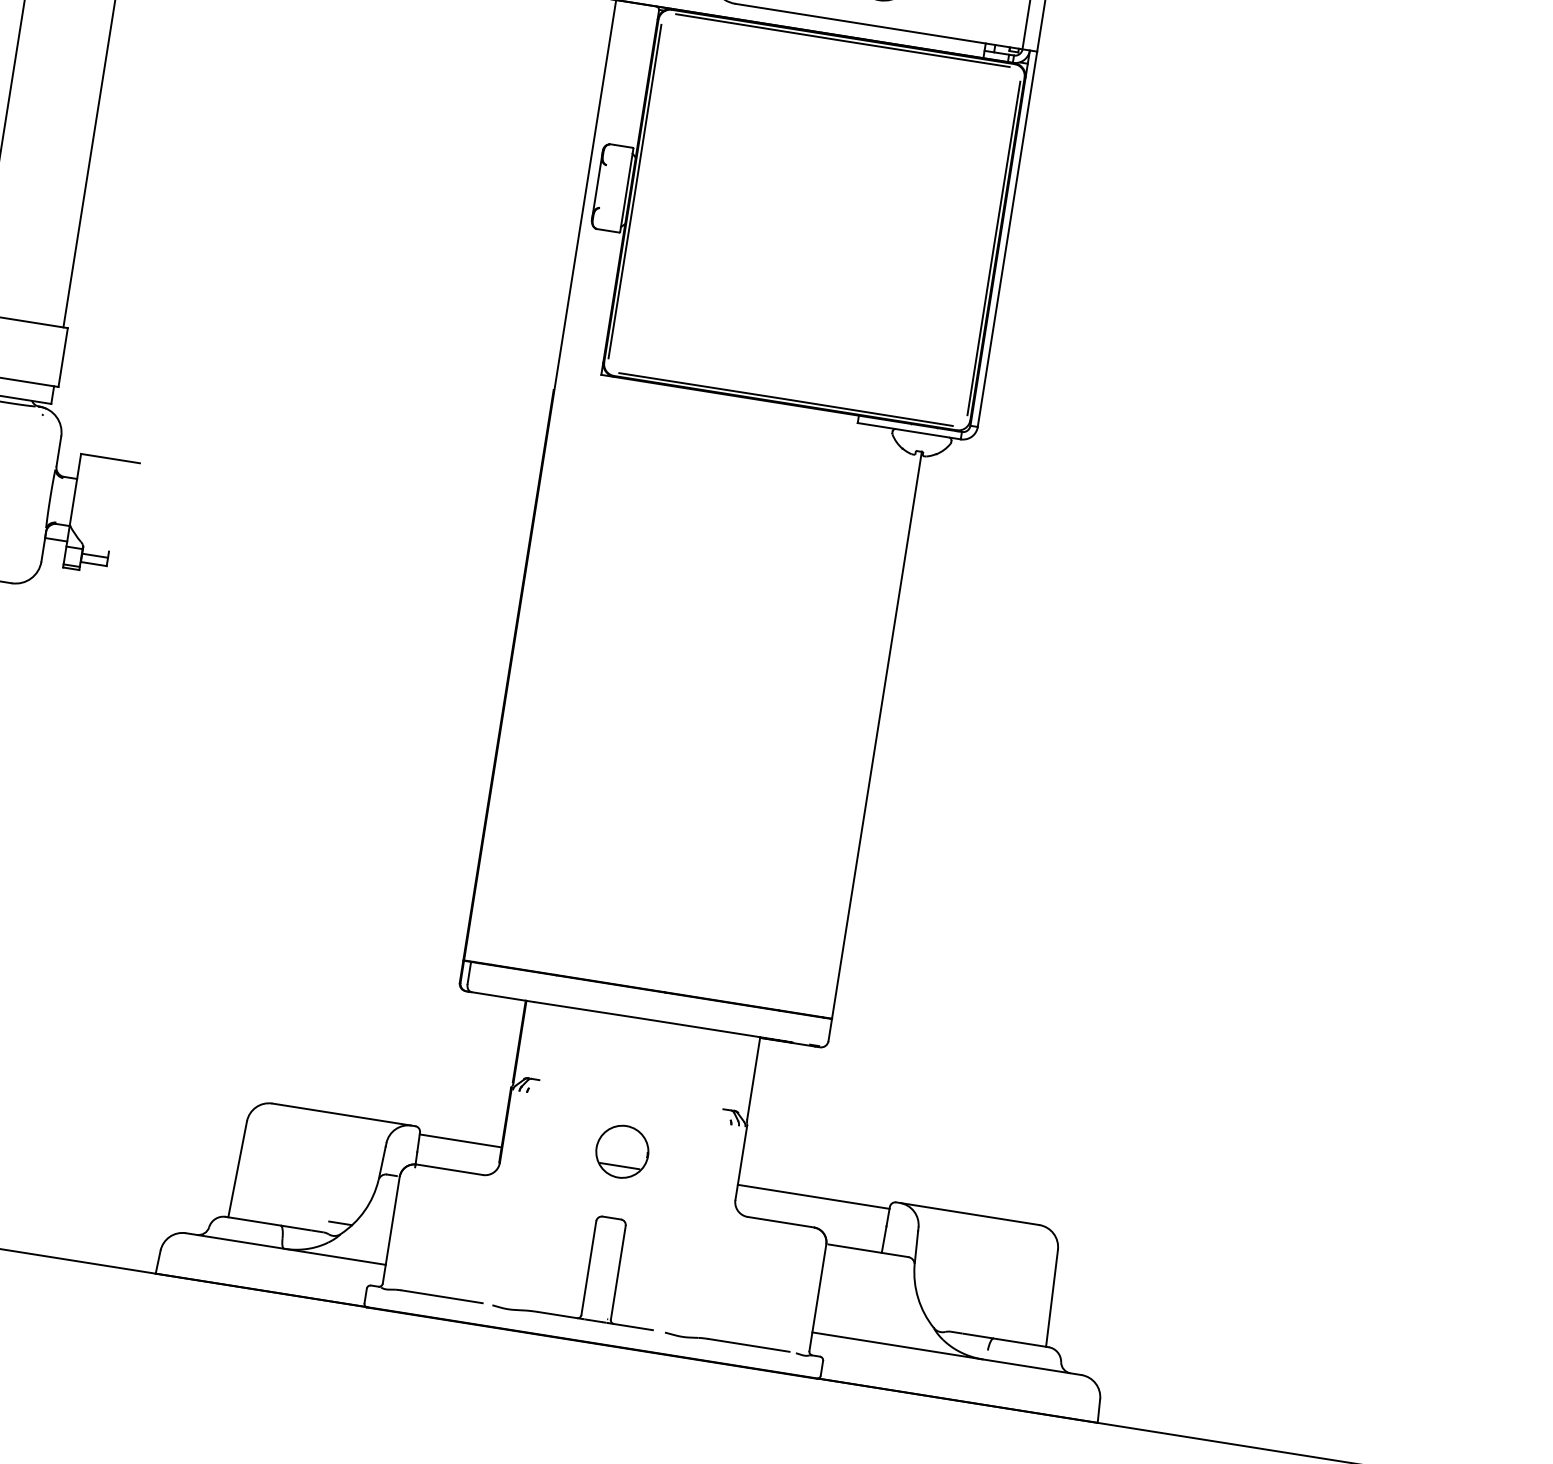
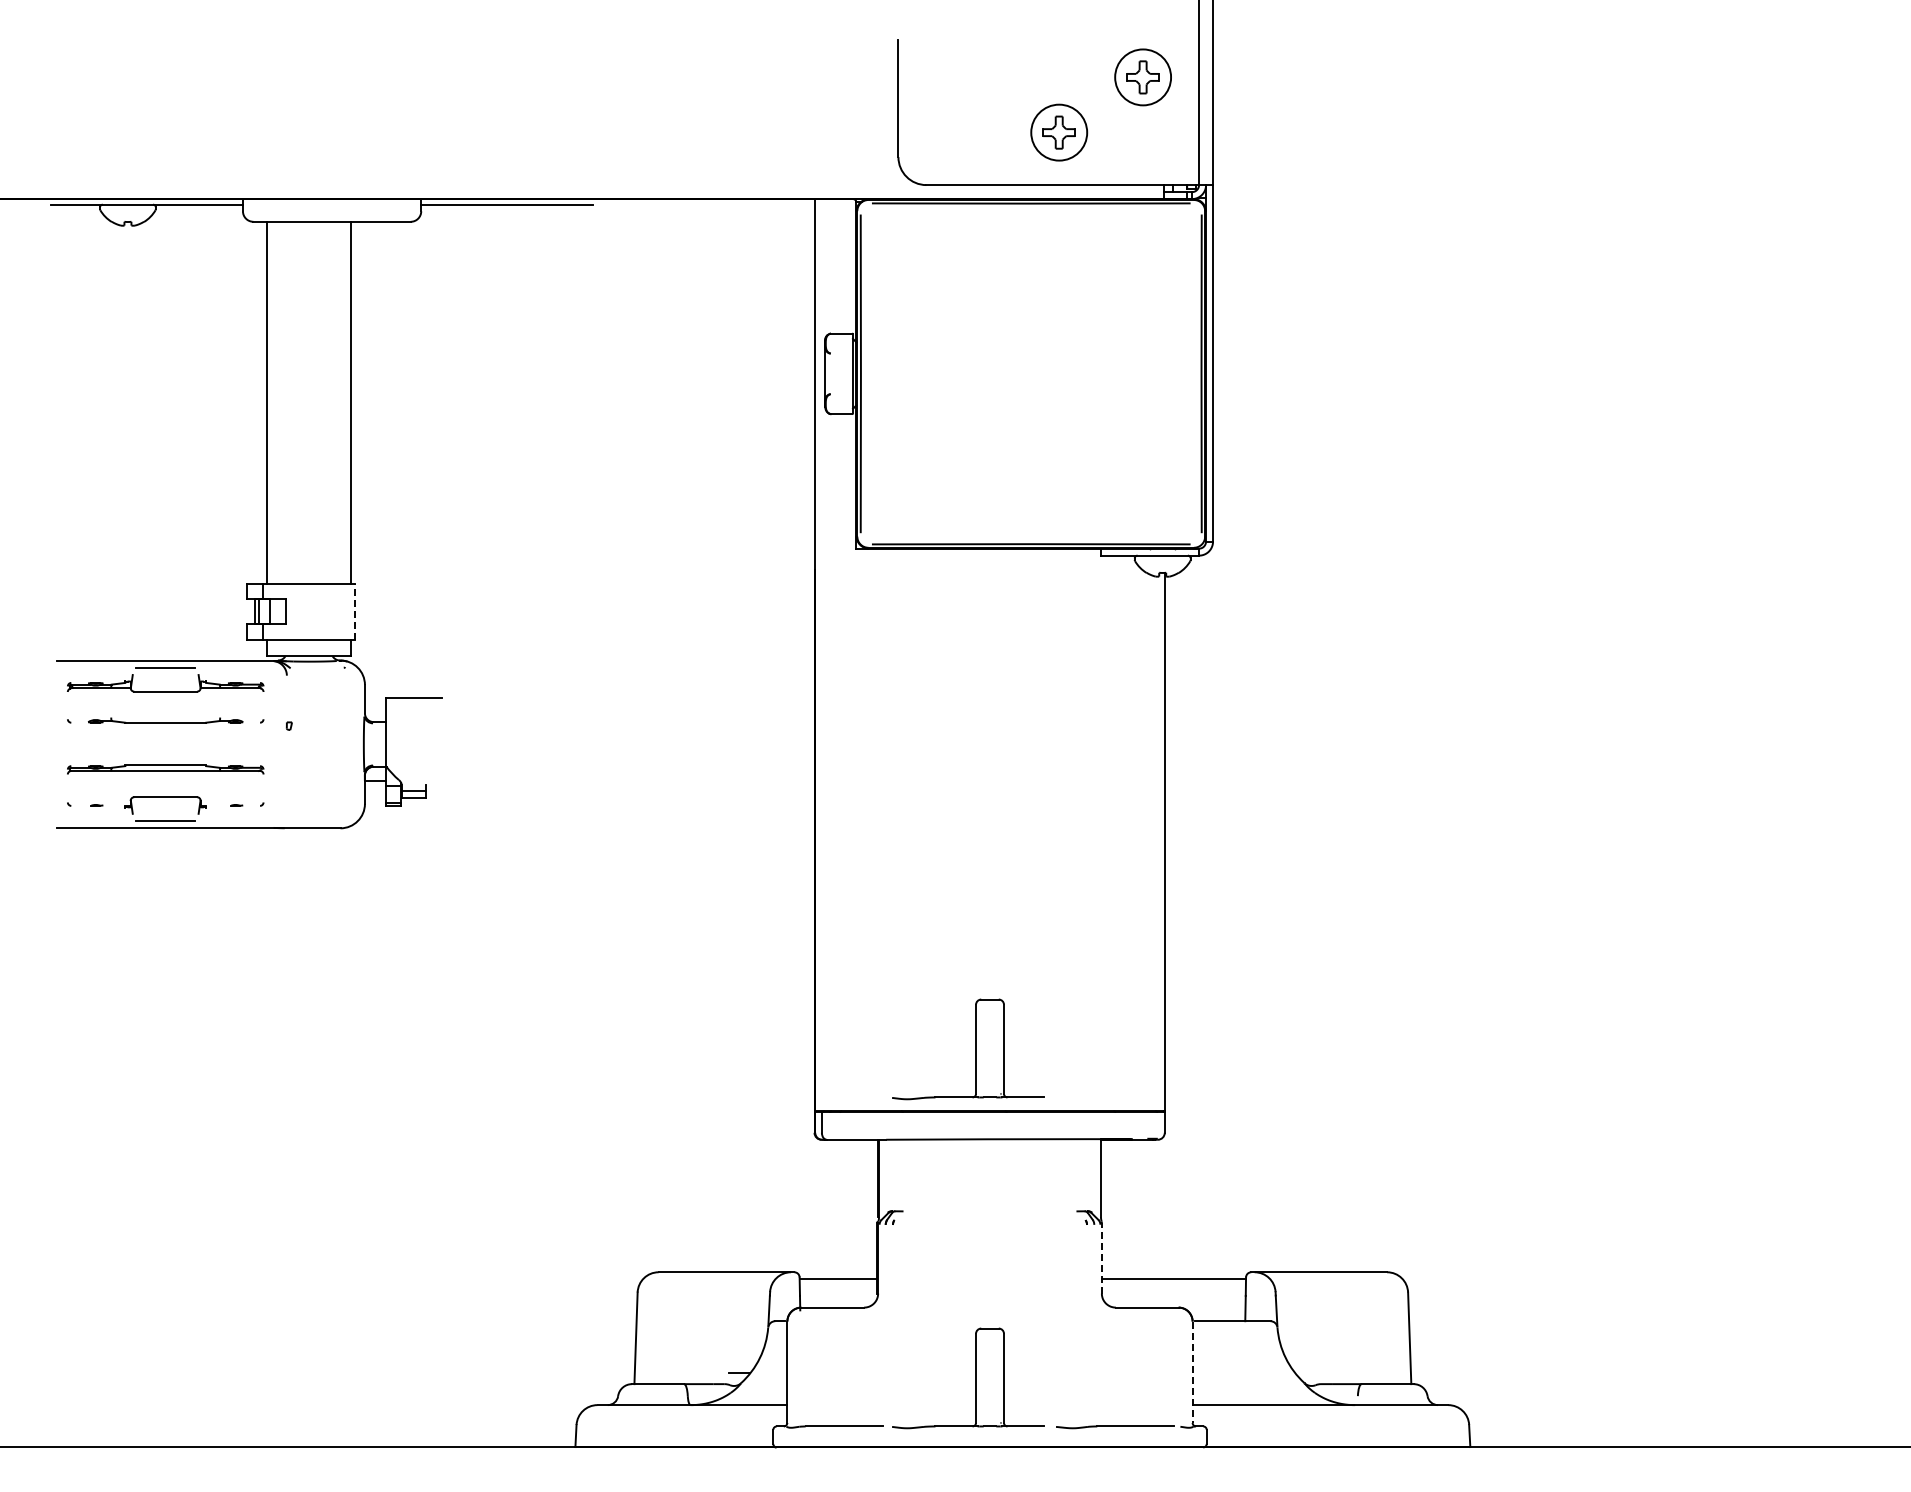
line: (63, 357) -> (355, 611), solid -> dashed
part: (643, 921) -> (975, 1049), added
part: (621, 1151) -> (989, 1265), removed
line: (741, 1161) -> (1101, 1257), solid -> dashed
line: (817, 1298) -> (1192, 1372), solid -> dashed

